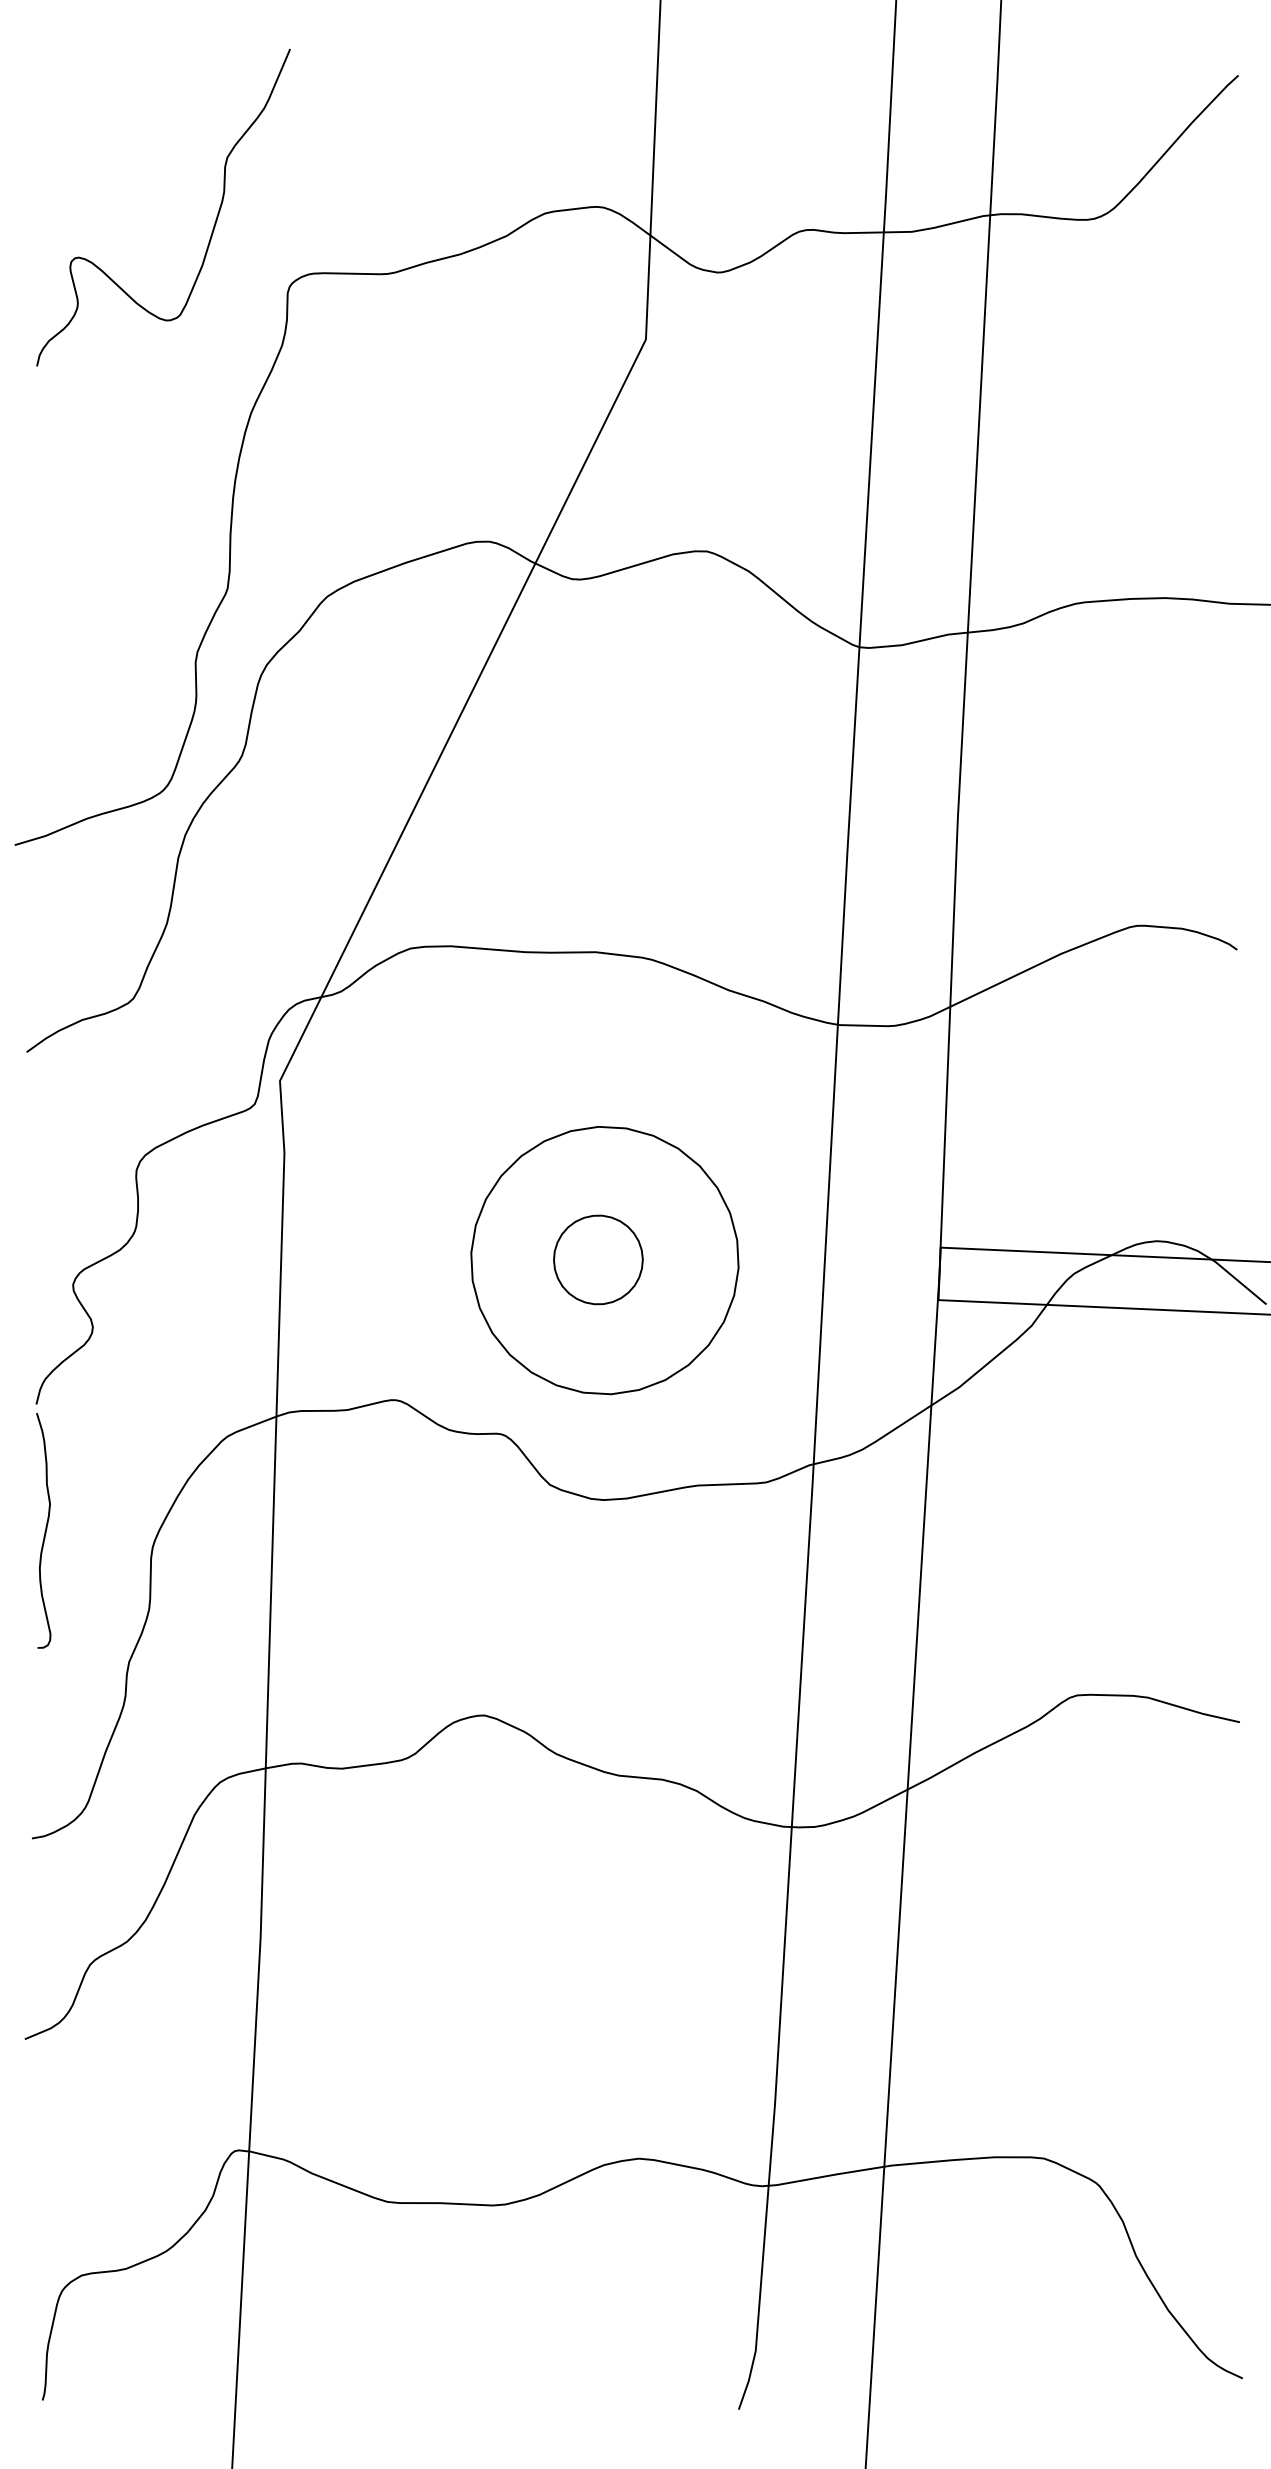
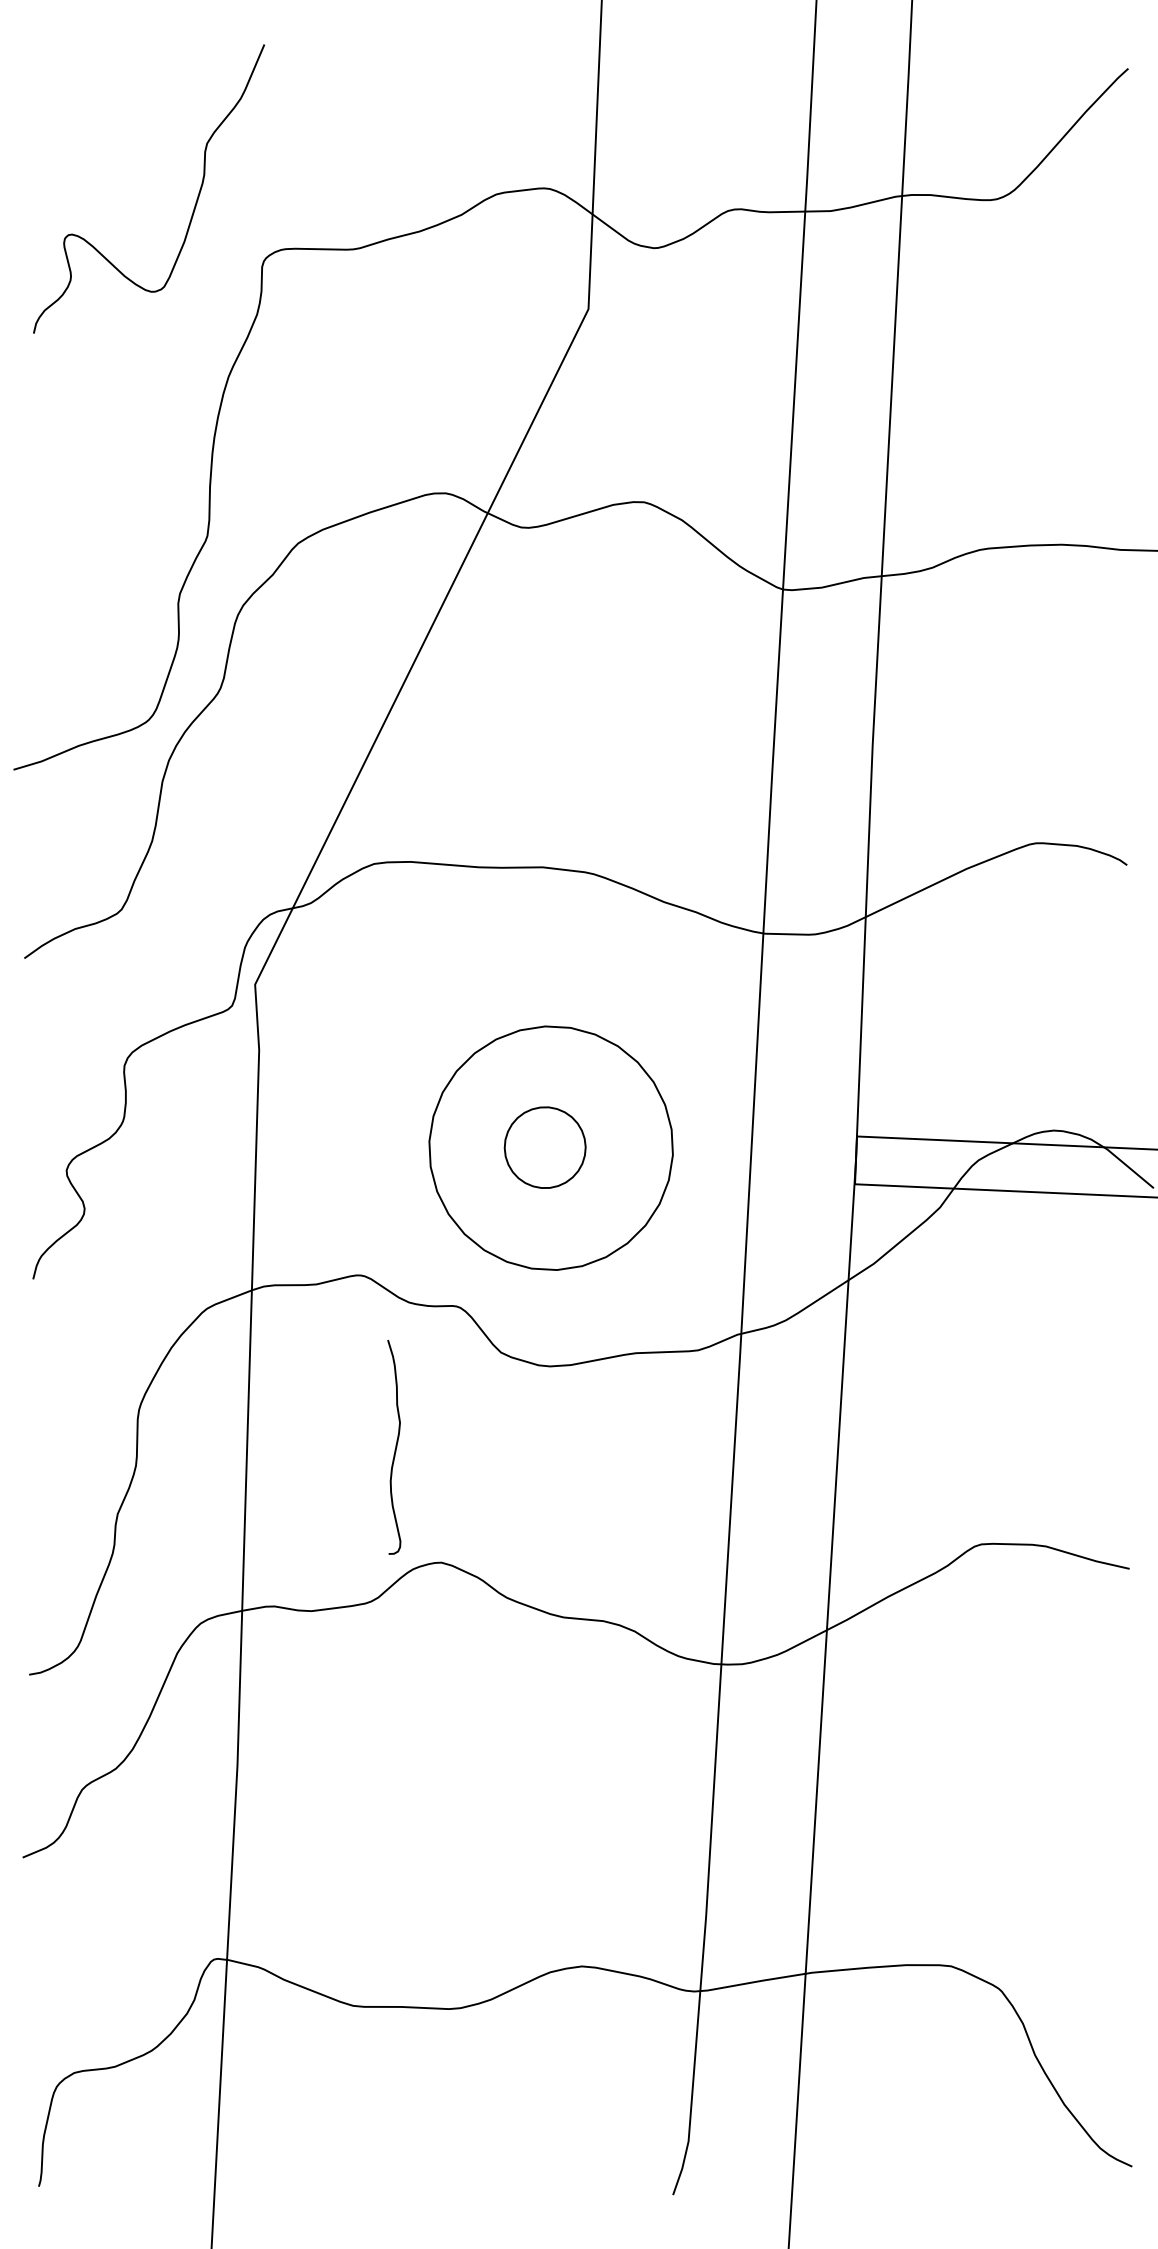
curve: (44, 1531) -> (394, 1447), moved

